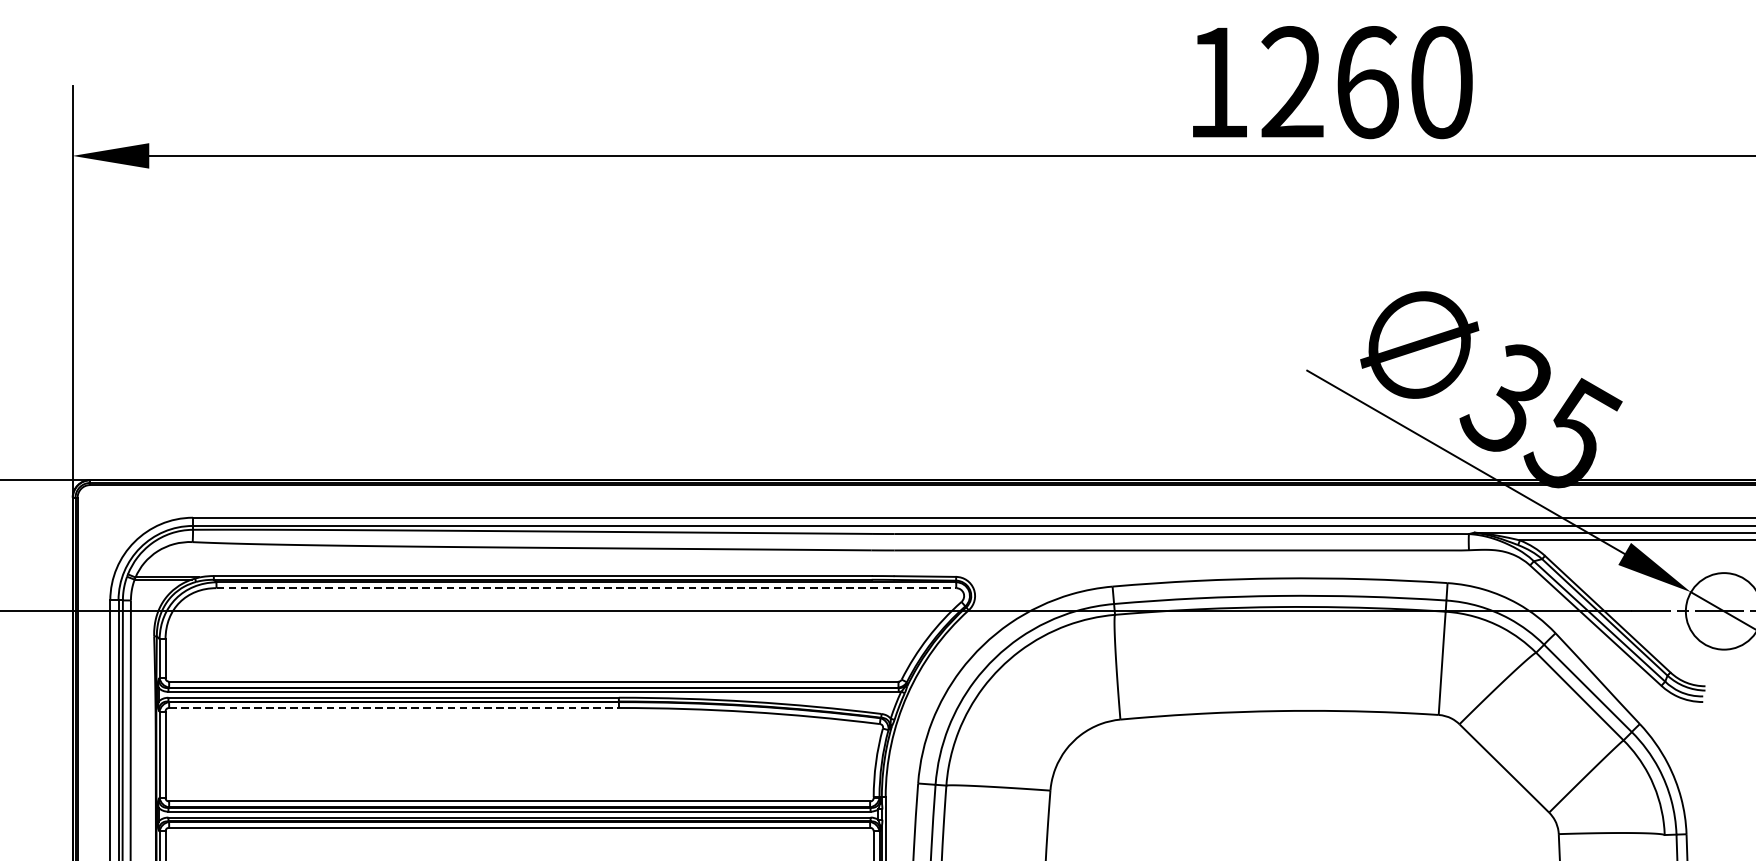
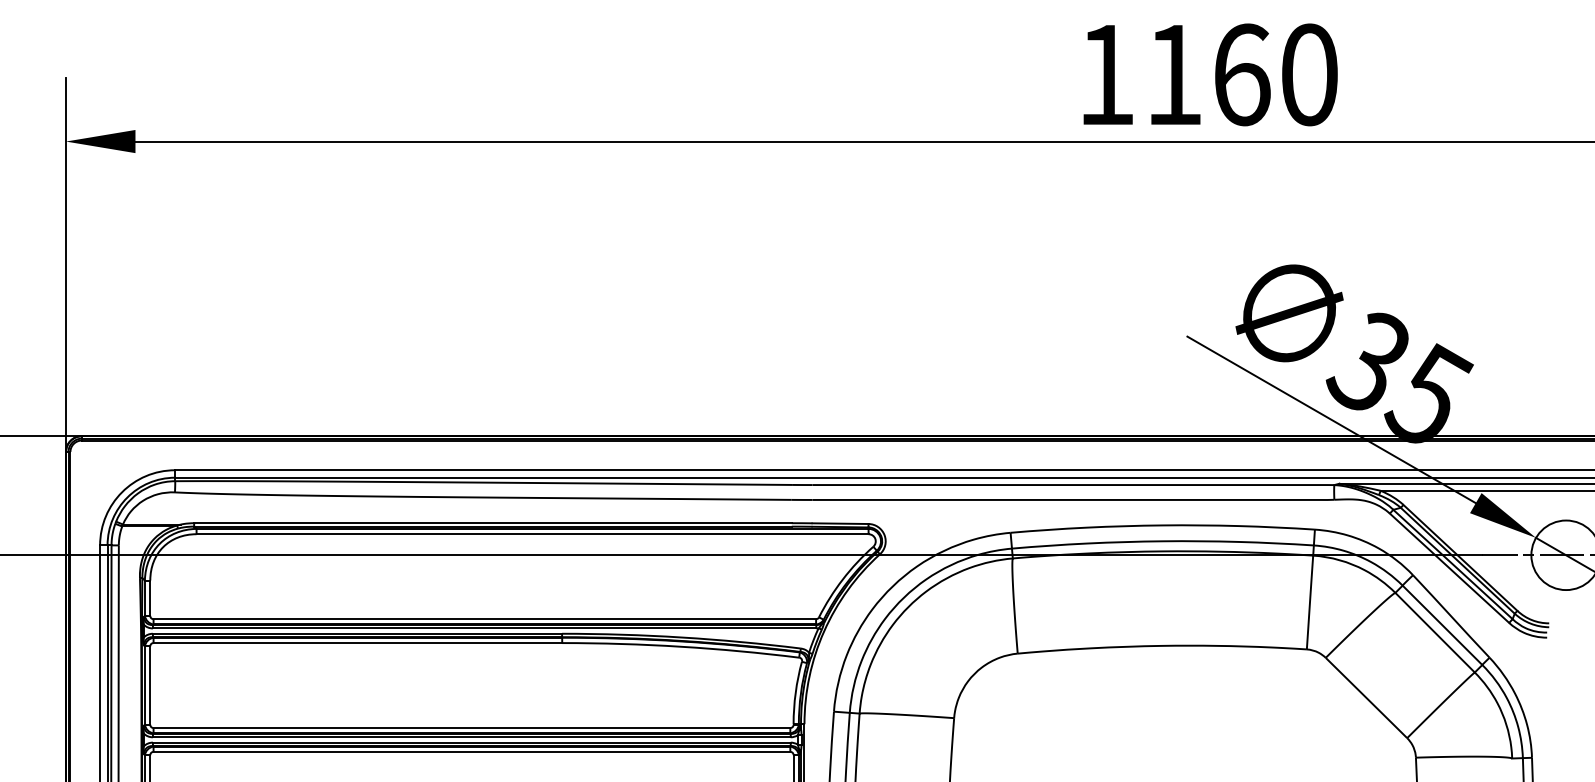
text: (1291, 80) -> (1173, 73), 1260 -> 1160
line: (587, 588) -> (533, 534), dashed -> solid
line: (394, 708) -> (358, 643), dashed -> solid

